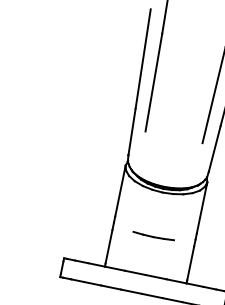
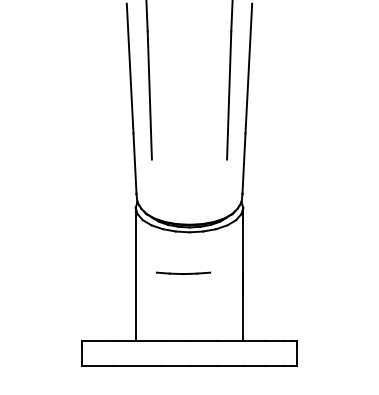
part: (153, 236) -> (183, 273), moved

